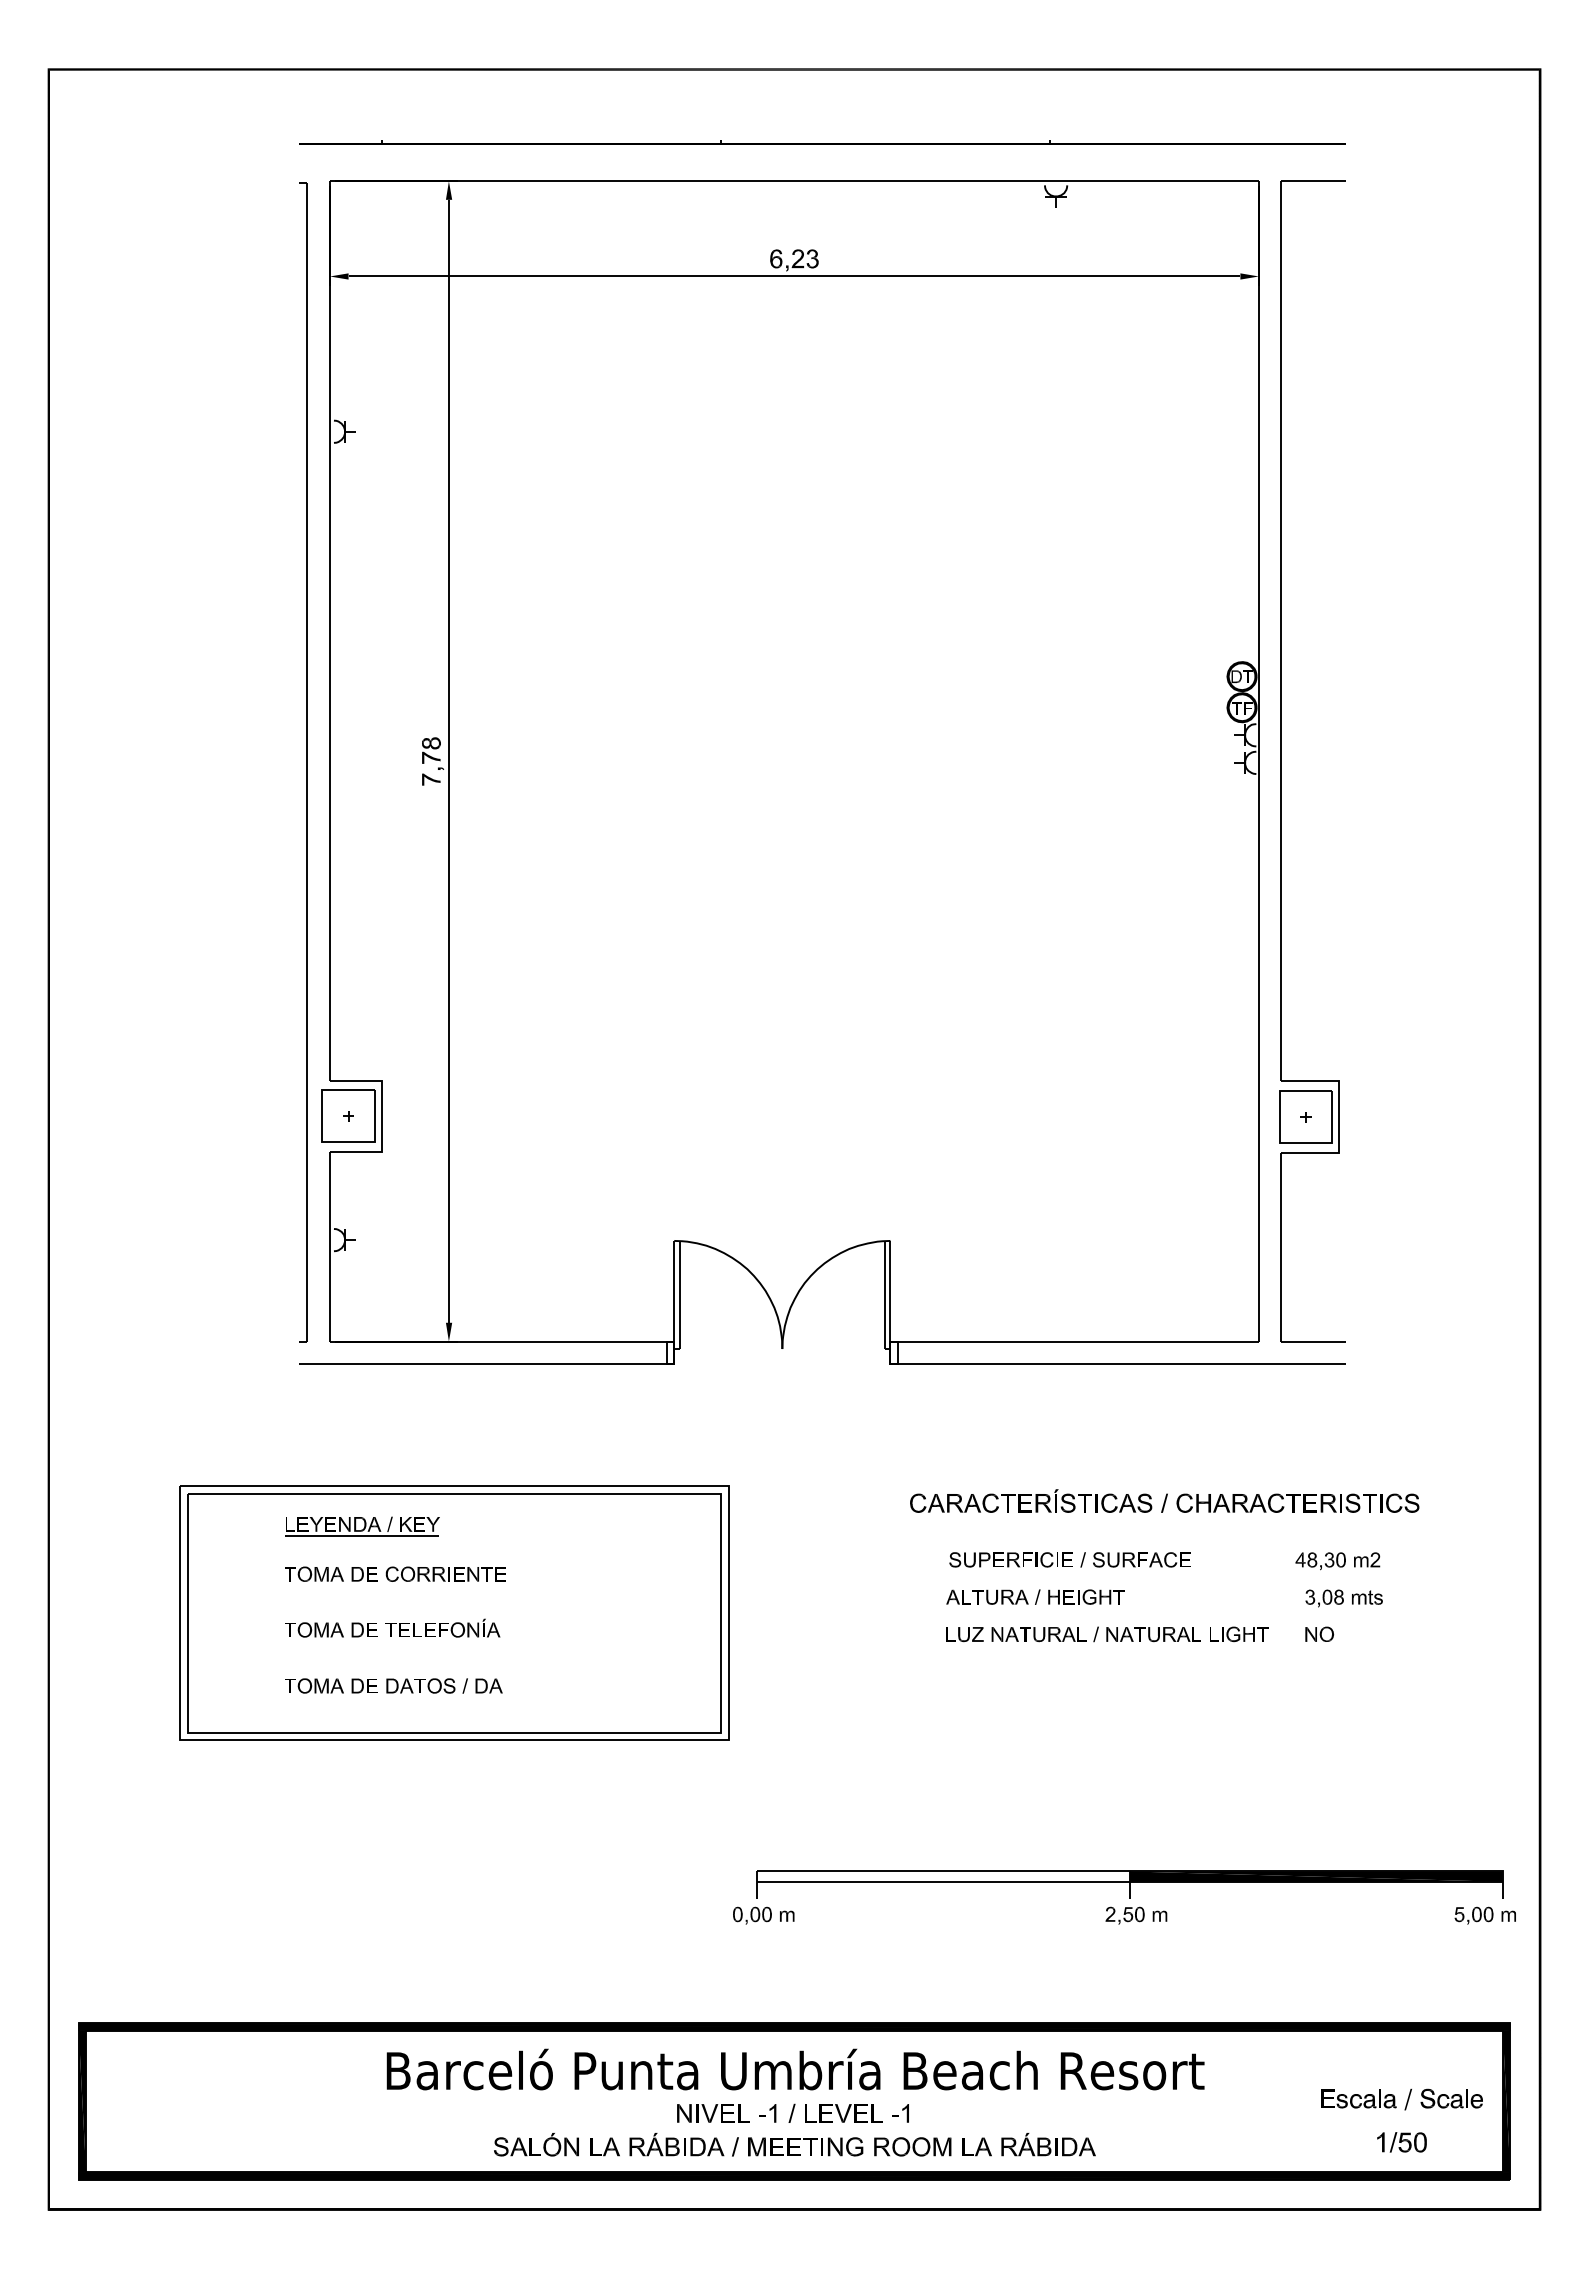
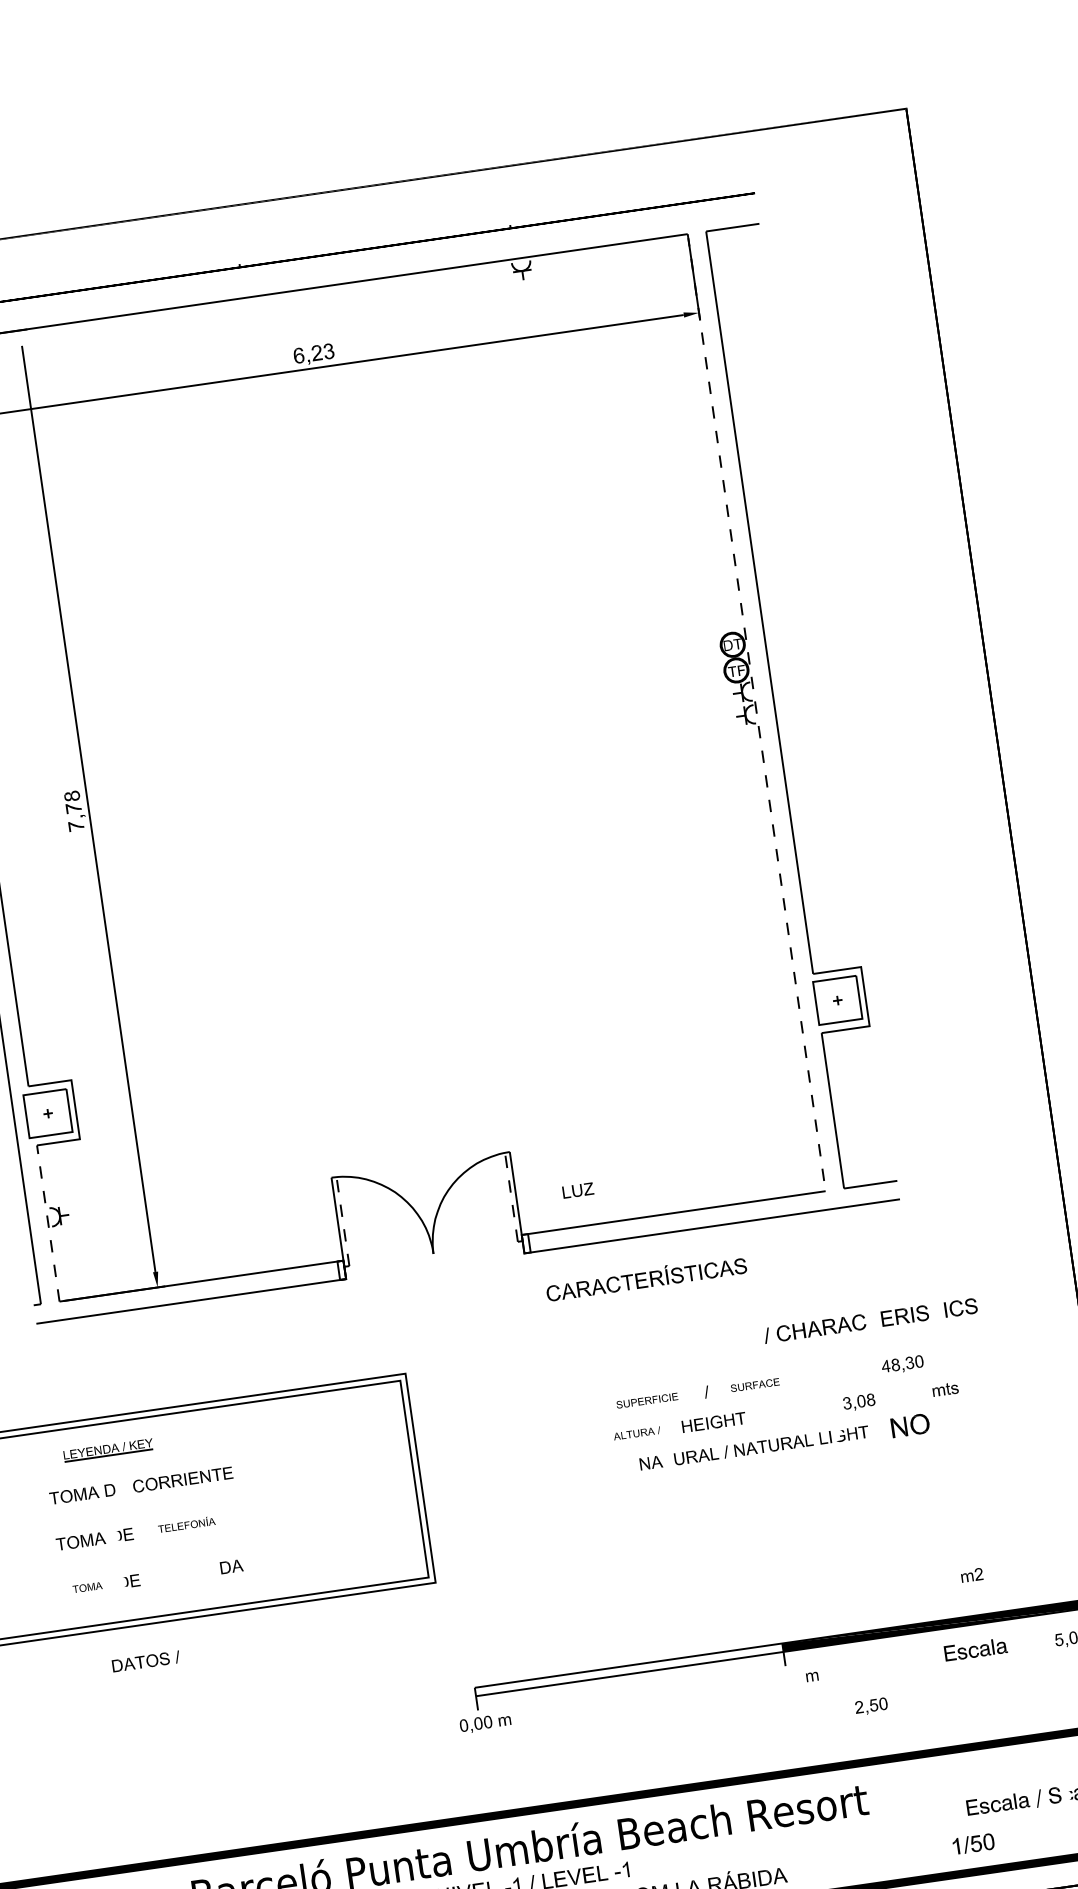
fill: (448, 190) -> (20, 338), removed
line: (1258, 761) -> (756, 712), solid -> dashed
line: (329, 1246) -> (47, 1223), solid -> dashed
line: (680, 1295) -> (343, 1221), solid -> dashed
line: (884, 1295) -> (511, 1197), solid -> dashed
part: (1031, 1500) -> (646, 1277), moved
fill: (1293, 1502) -> (873, 1319), removed
fill: (1369, 1502) -> (935, 1310), removed
part: (362, 1526) -> (108, 1450), size x0.7
part: (1010, 1559) -> (646, 1400), size x0.6
part: (1141, 1559) -> (754, 1384), size x0.6
part: (1367, 1559) -> (972, 1574), moved
fill: (371, 1573) -> (121, 1487), removed
part: (993, 1596) -> (637, 1432), size x0.6
part: (1324, 1598) -> (859, 1402), moved
part: (442, 1627) -> (186, 1524), size x0.6
fill: (356, 1629) -> (115, 1535), removed
fill: (1232, 1633) -> (838, 1435), removed
part: (1319, 1633) -> (910, 1424), size x1.6
part: (964, 1634) -> (577, 1190), moved
fill: (1025, 1634) -> (667, 1460), removed
part: (314, 1685) -> (87, 1587), size x0.6
fill: (356, 1685) -> (122, 1582), removed
part: (426, 1685) -> (145, 1661), moved
part: (1358, 1911) -> (975, 1649), added
part: (1124, 1915) -> (870, 1706), moved
fill: (1442, 2100) -> (1067, 1795), removed
part: (1401, 2142) -> (973, 1844), moved

